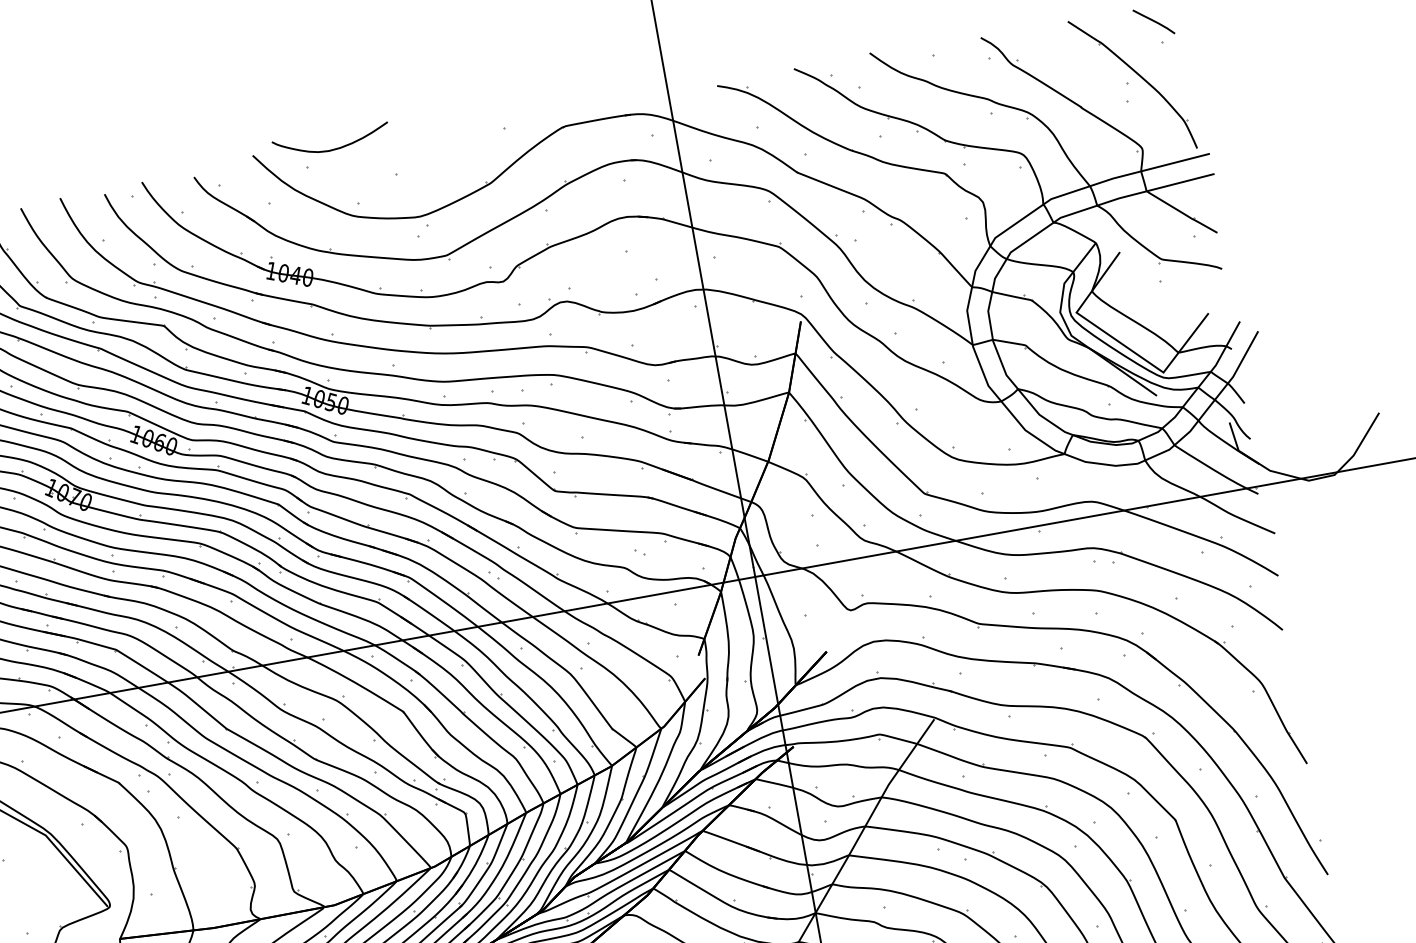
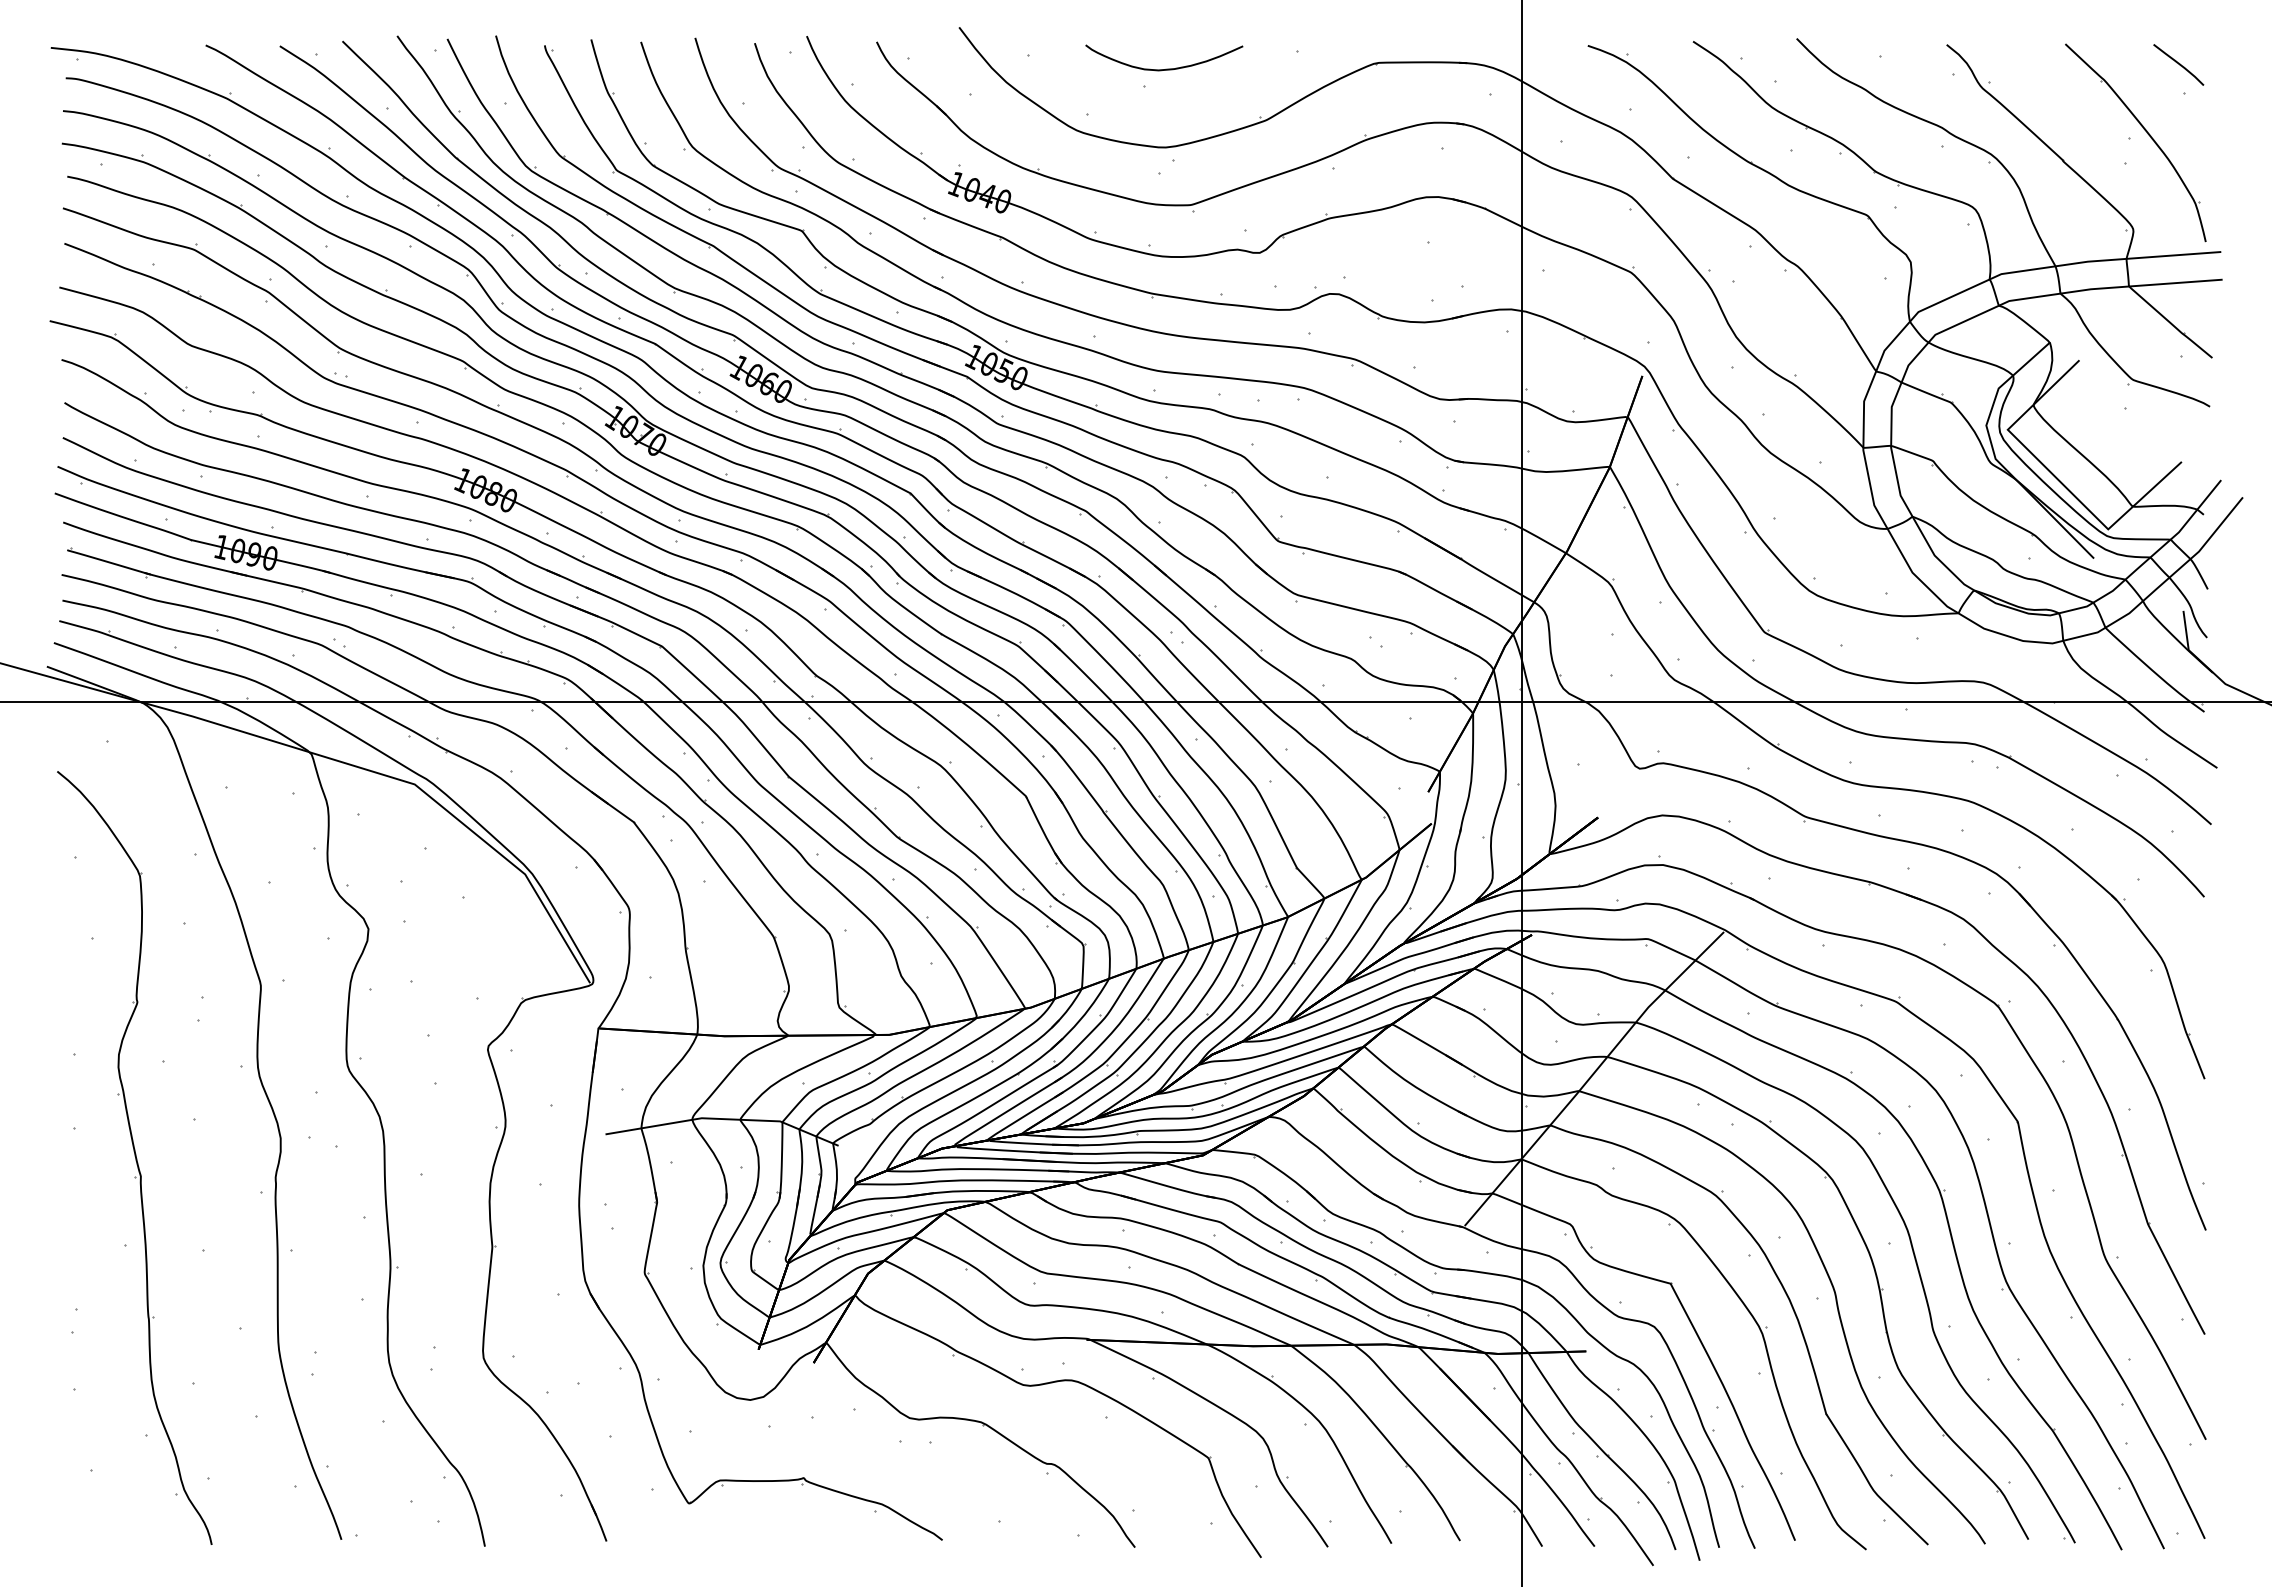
curve: (334, 148) -> (1166, 68), moved

